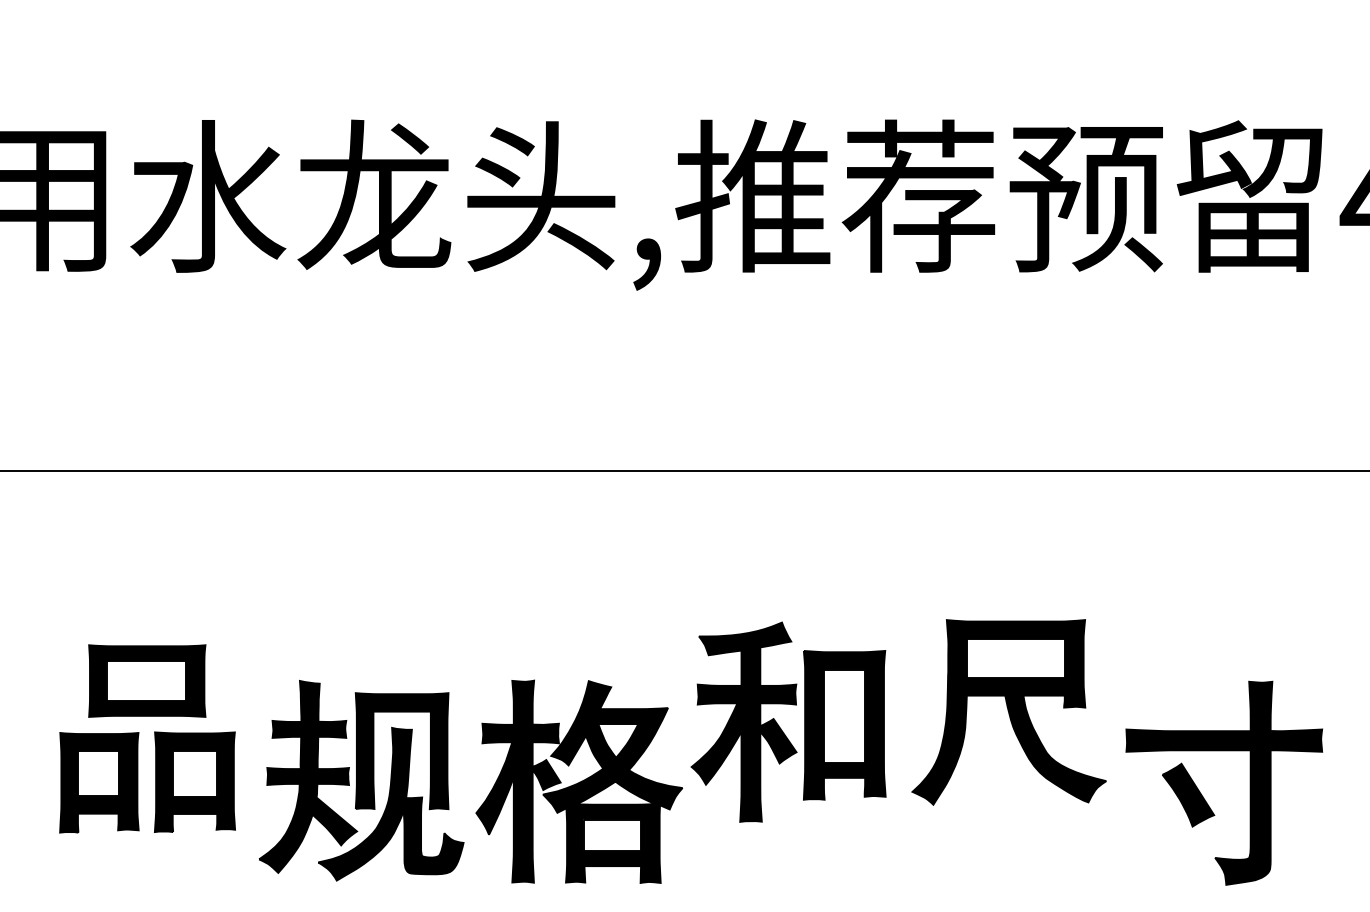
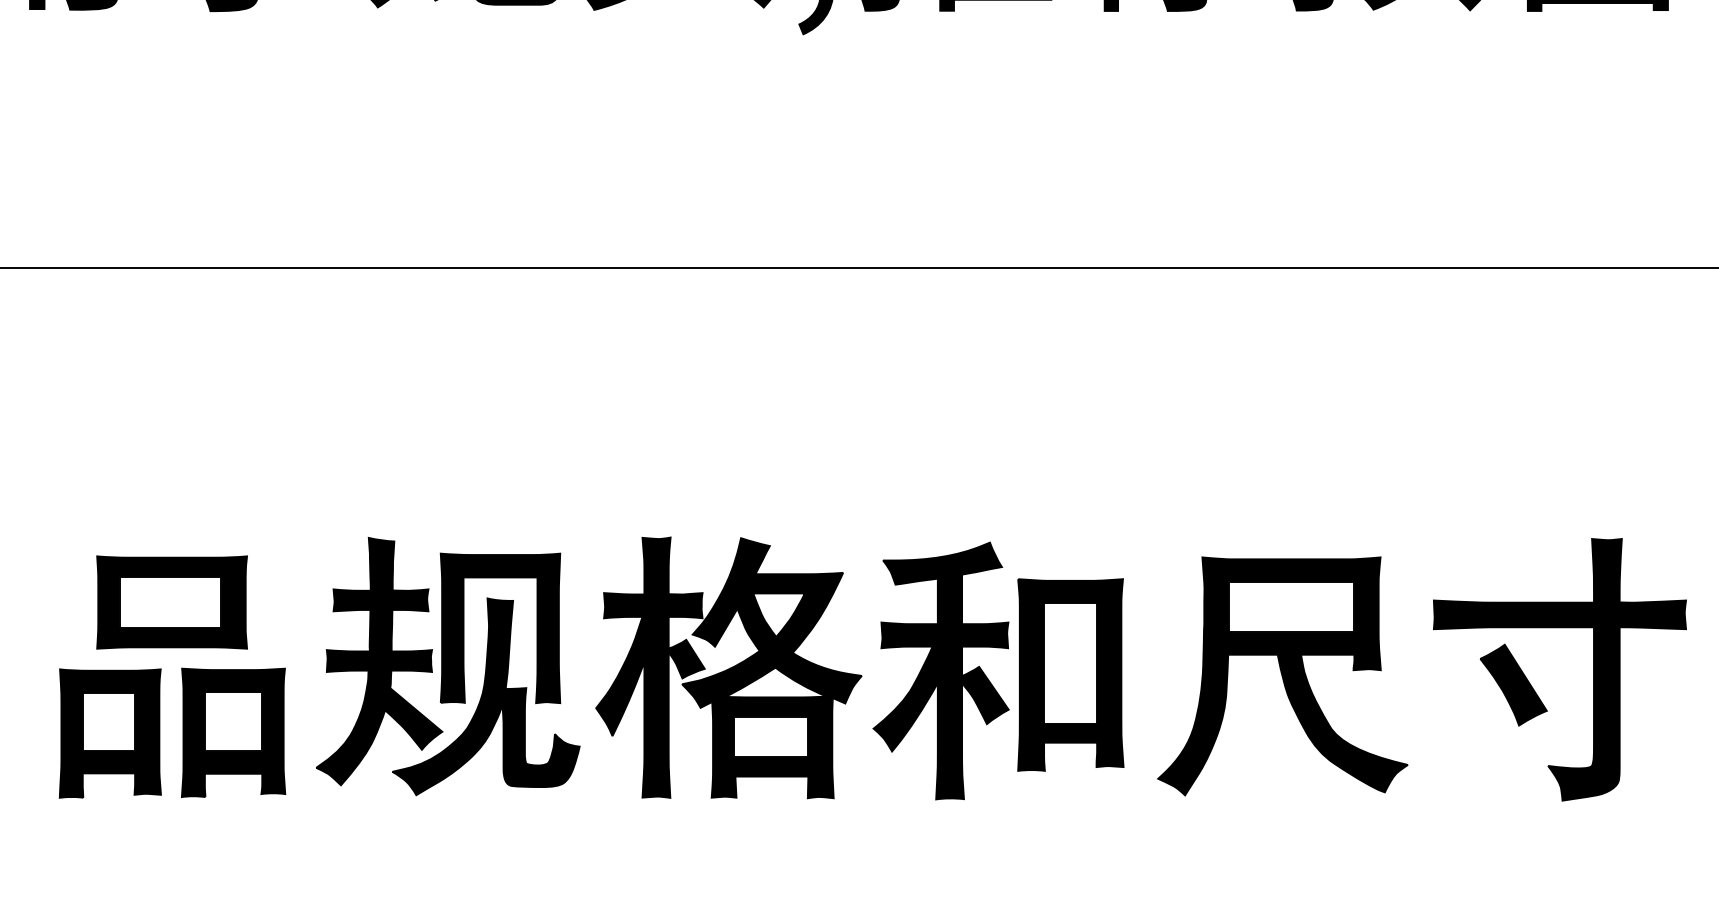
part: (1008, 712) -> (1281, 676), moved
part: (779, 725) -> (986, 675), moved
part: (154, 738) -> (181, 676), moved

